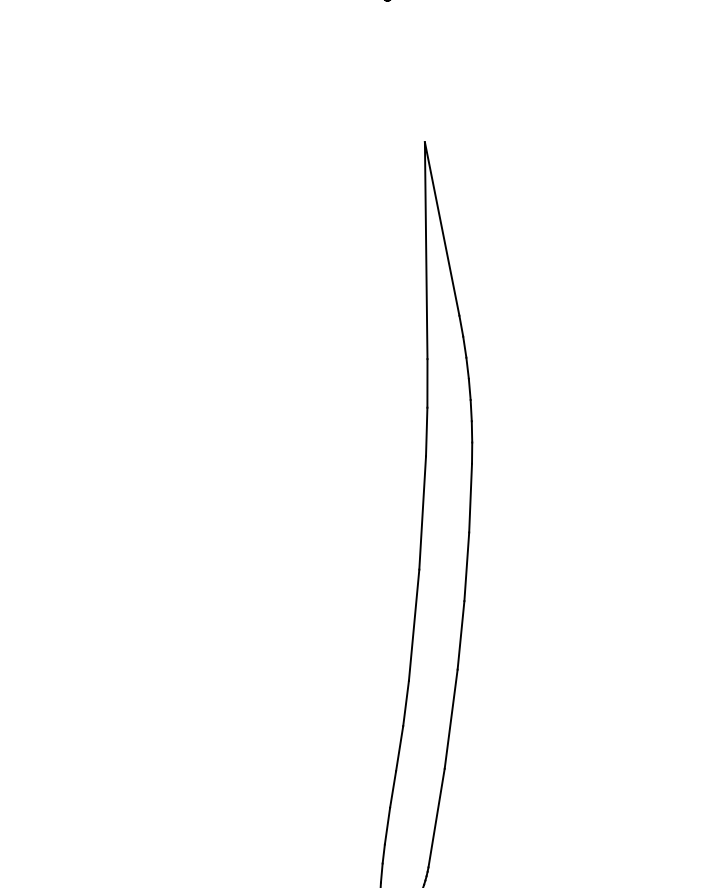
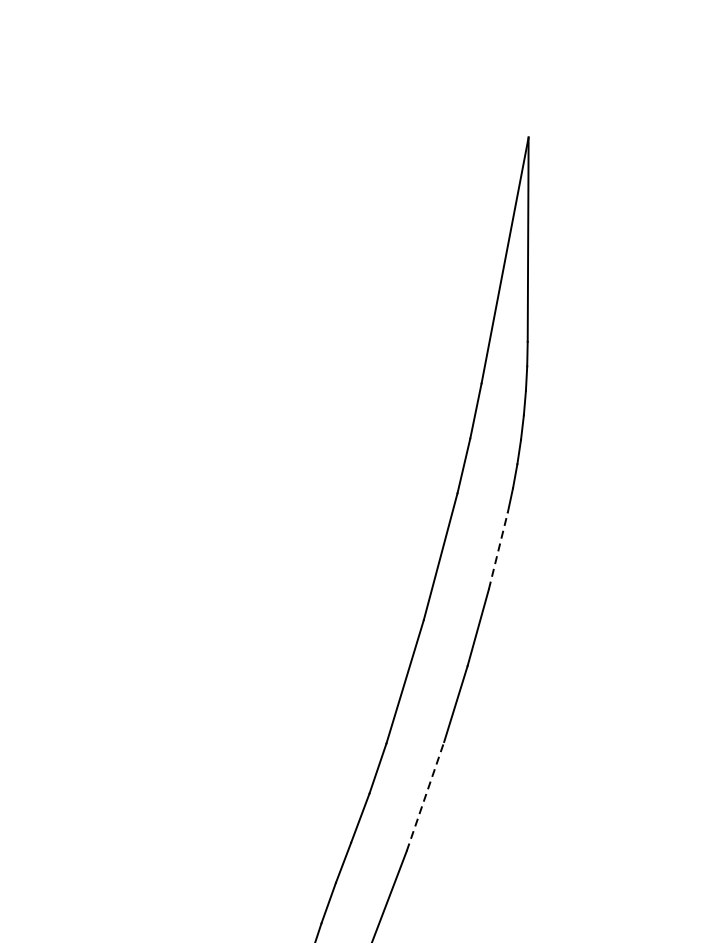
line: (470, 497) -> (498, 550), solid -> dashed
line: (451, 719) -> (425, 797), solid -> dashed

